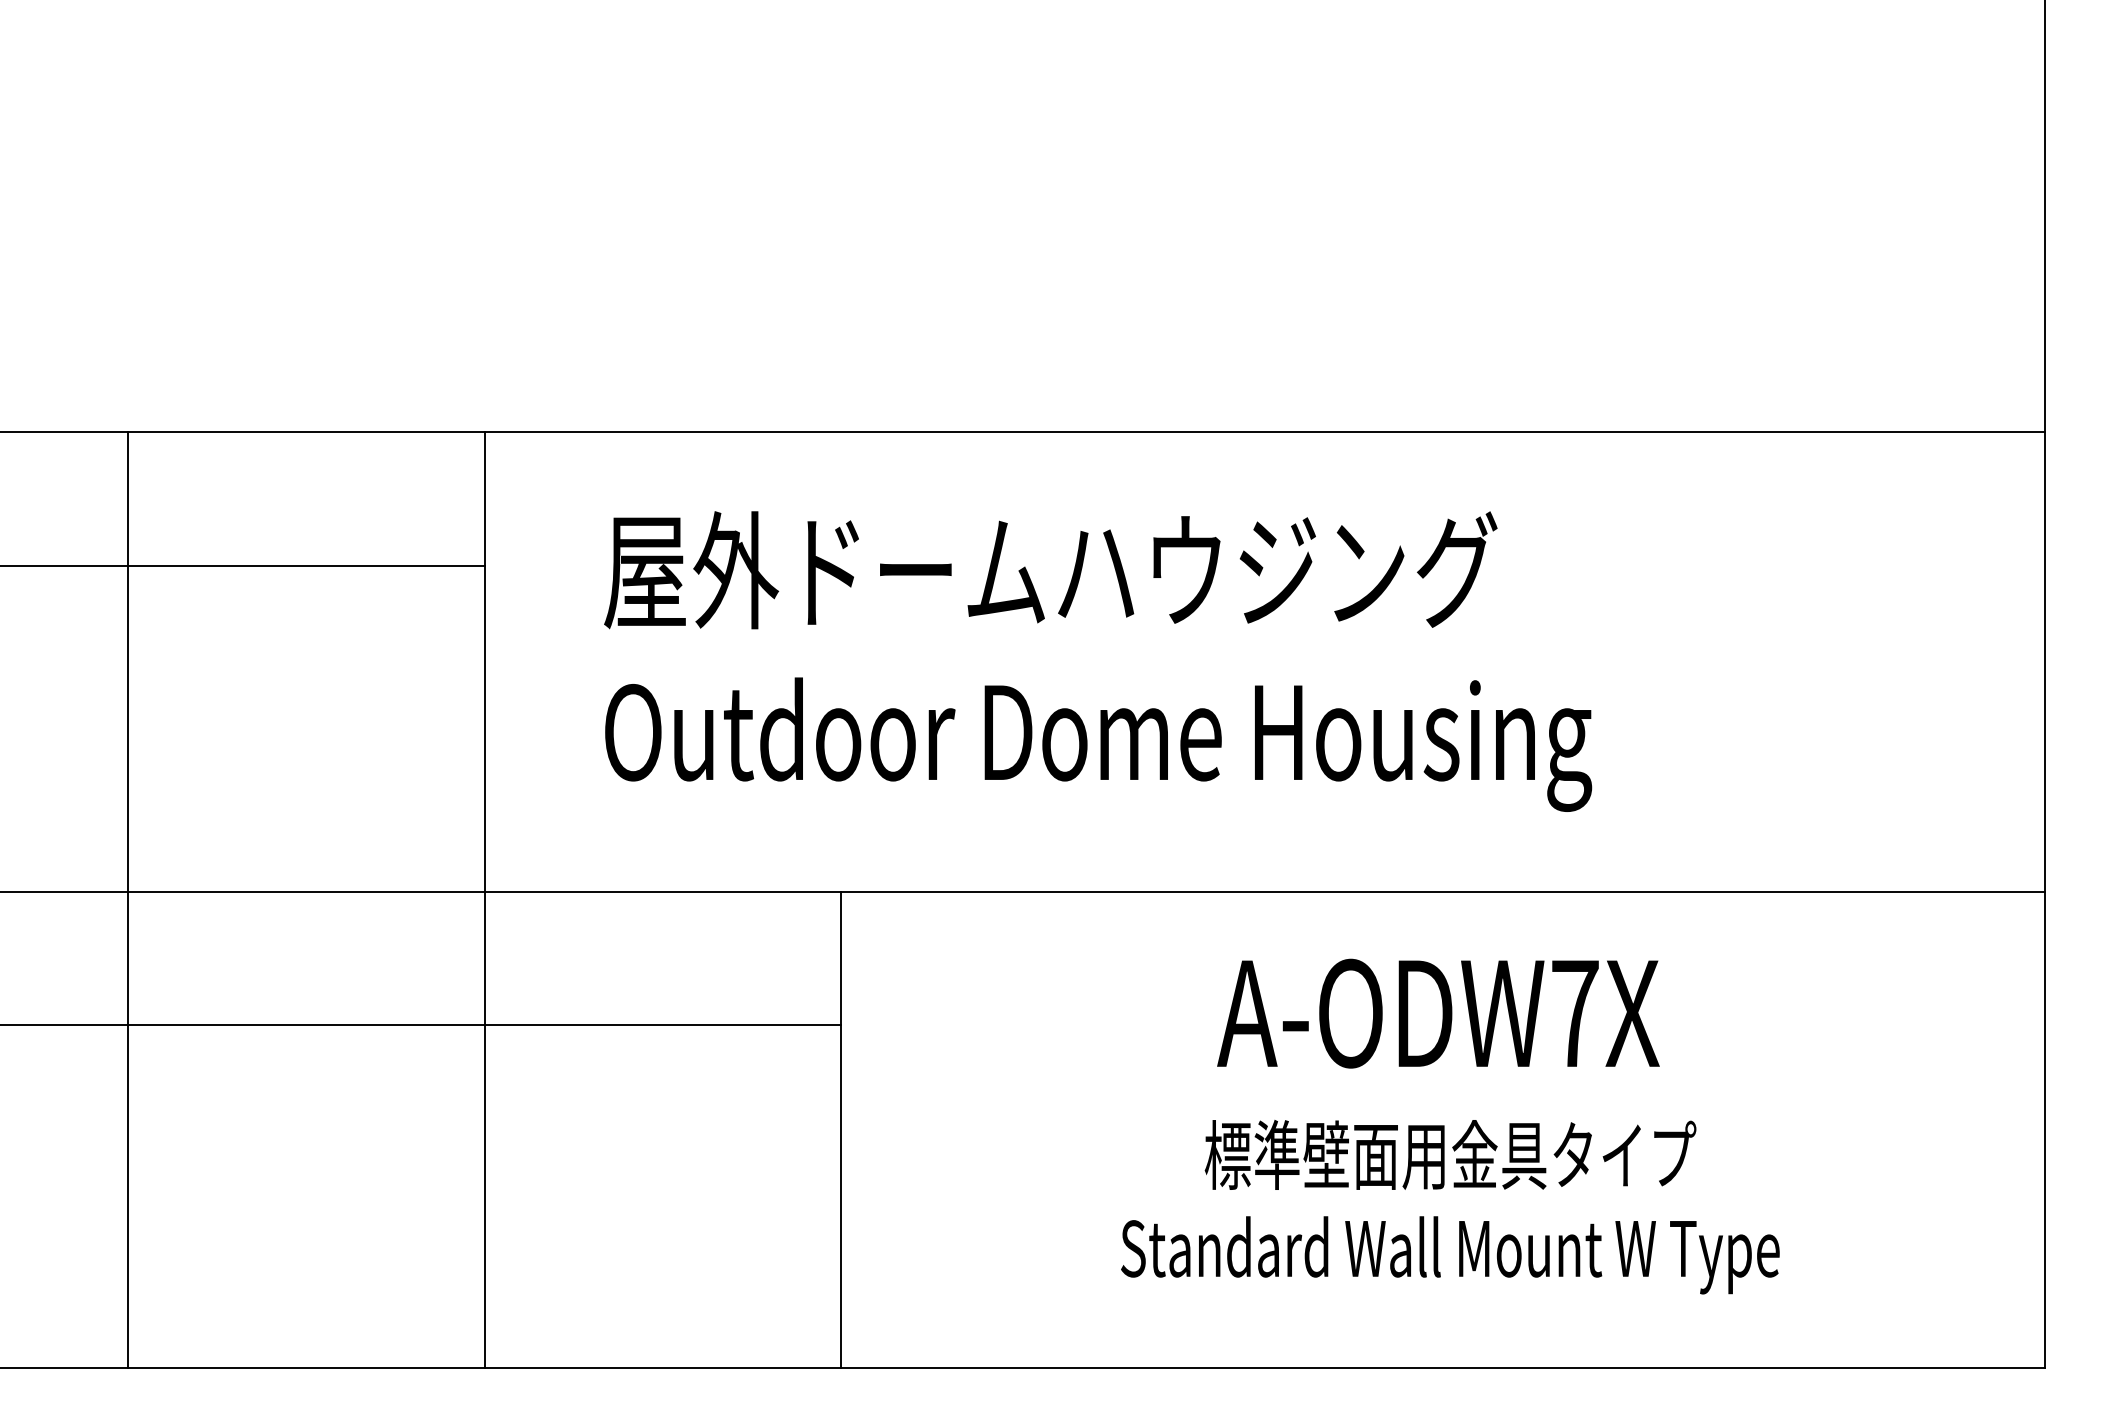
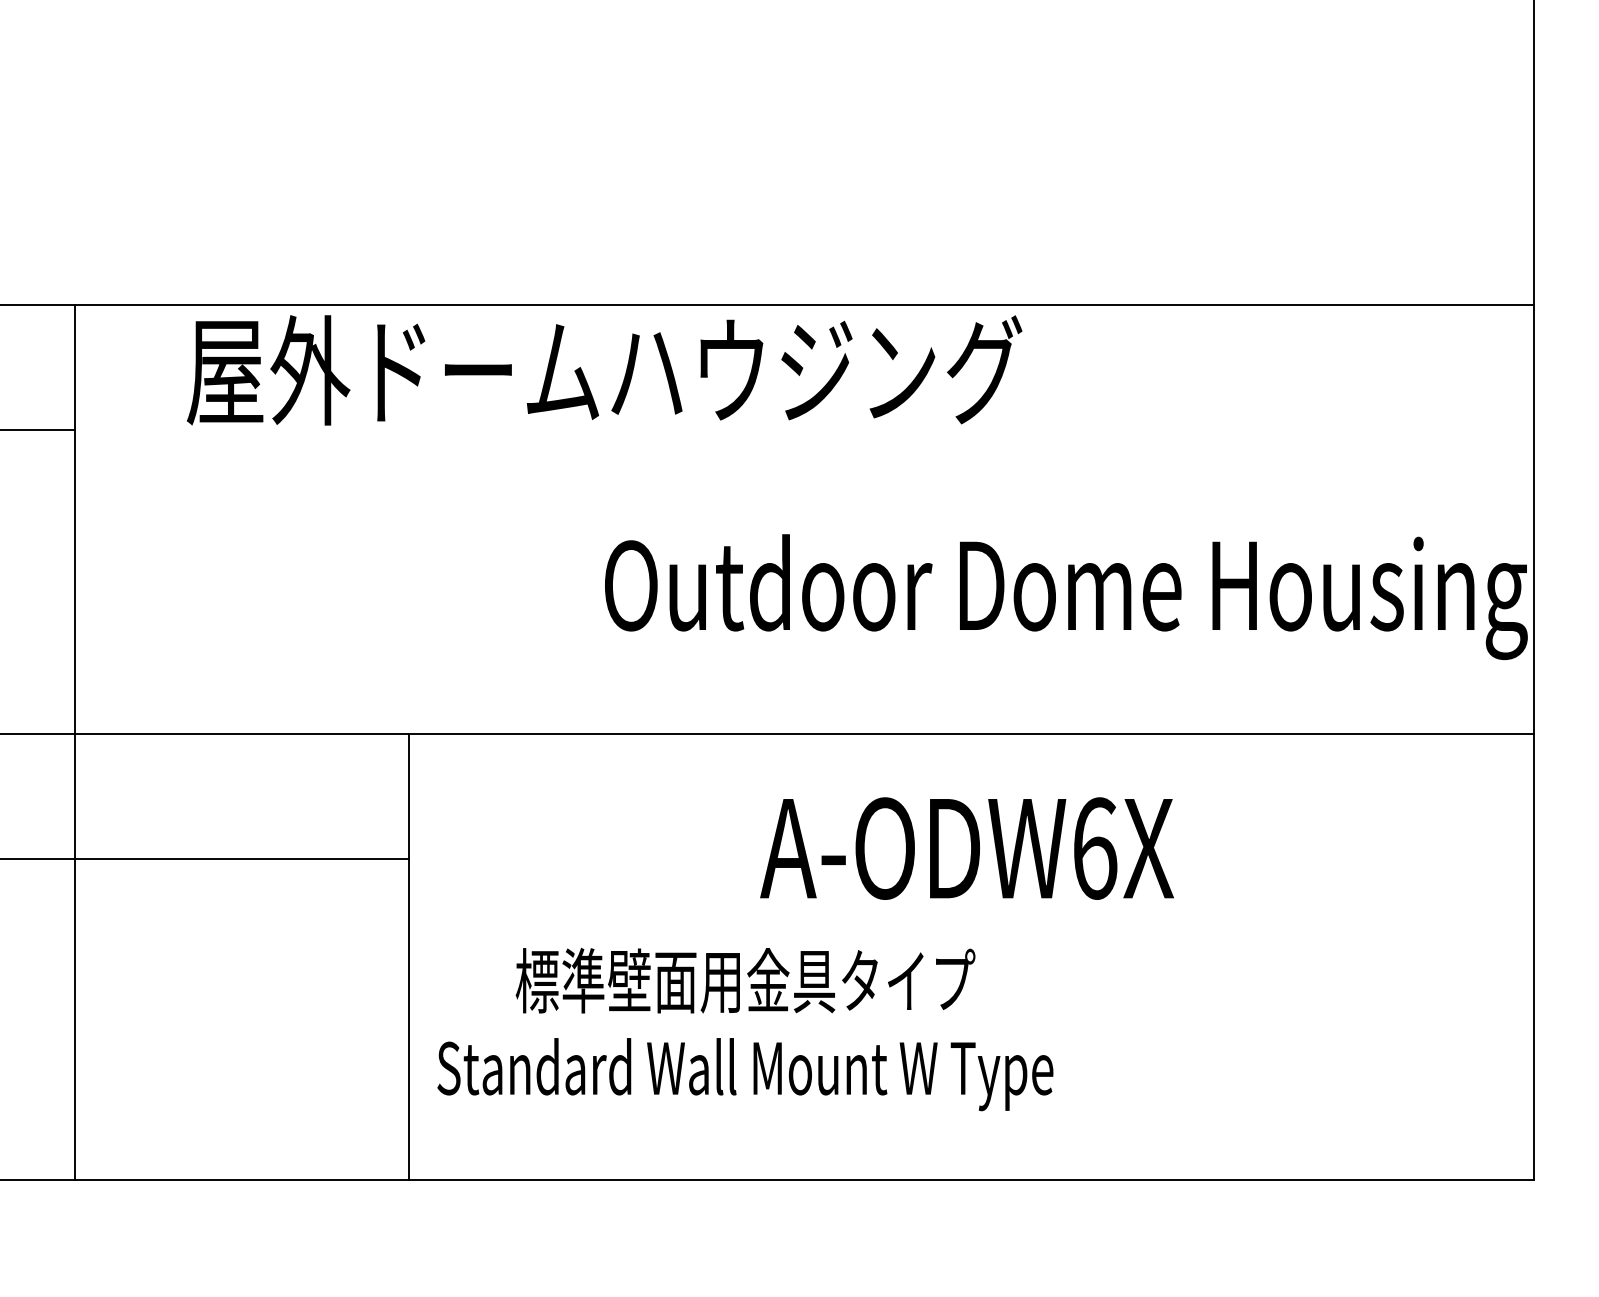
text: (1050, 570) -> (604, 370), moved
text: (1098, 744) -> (1066, 596), moved
text: (1575, 1013) -> (1095, 848), A-ODW7X -> A-ODW6X
text: (1450, 1207) -> (745, 1029), moved

